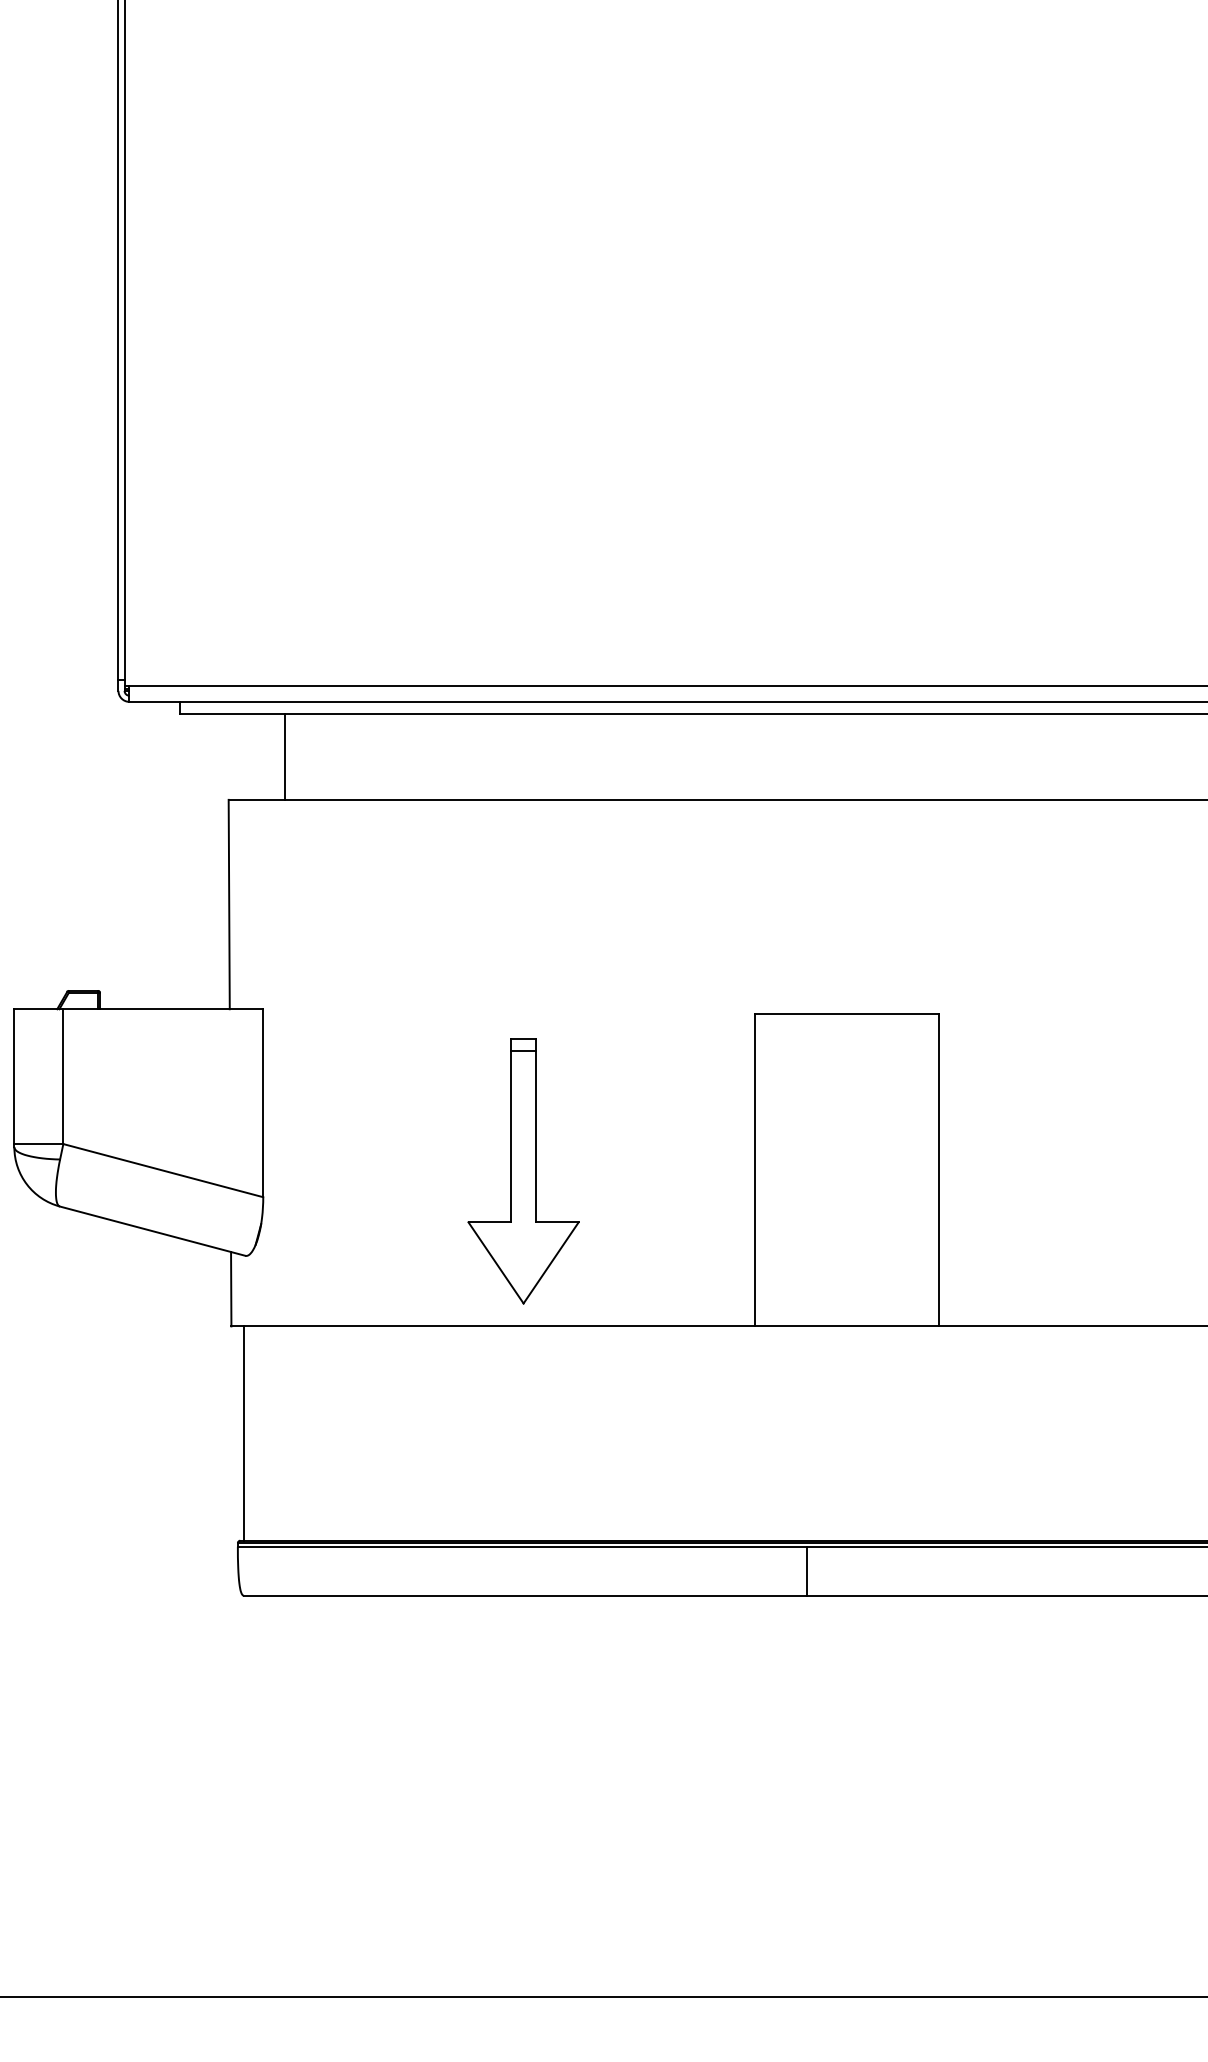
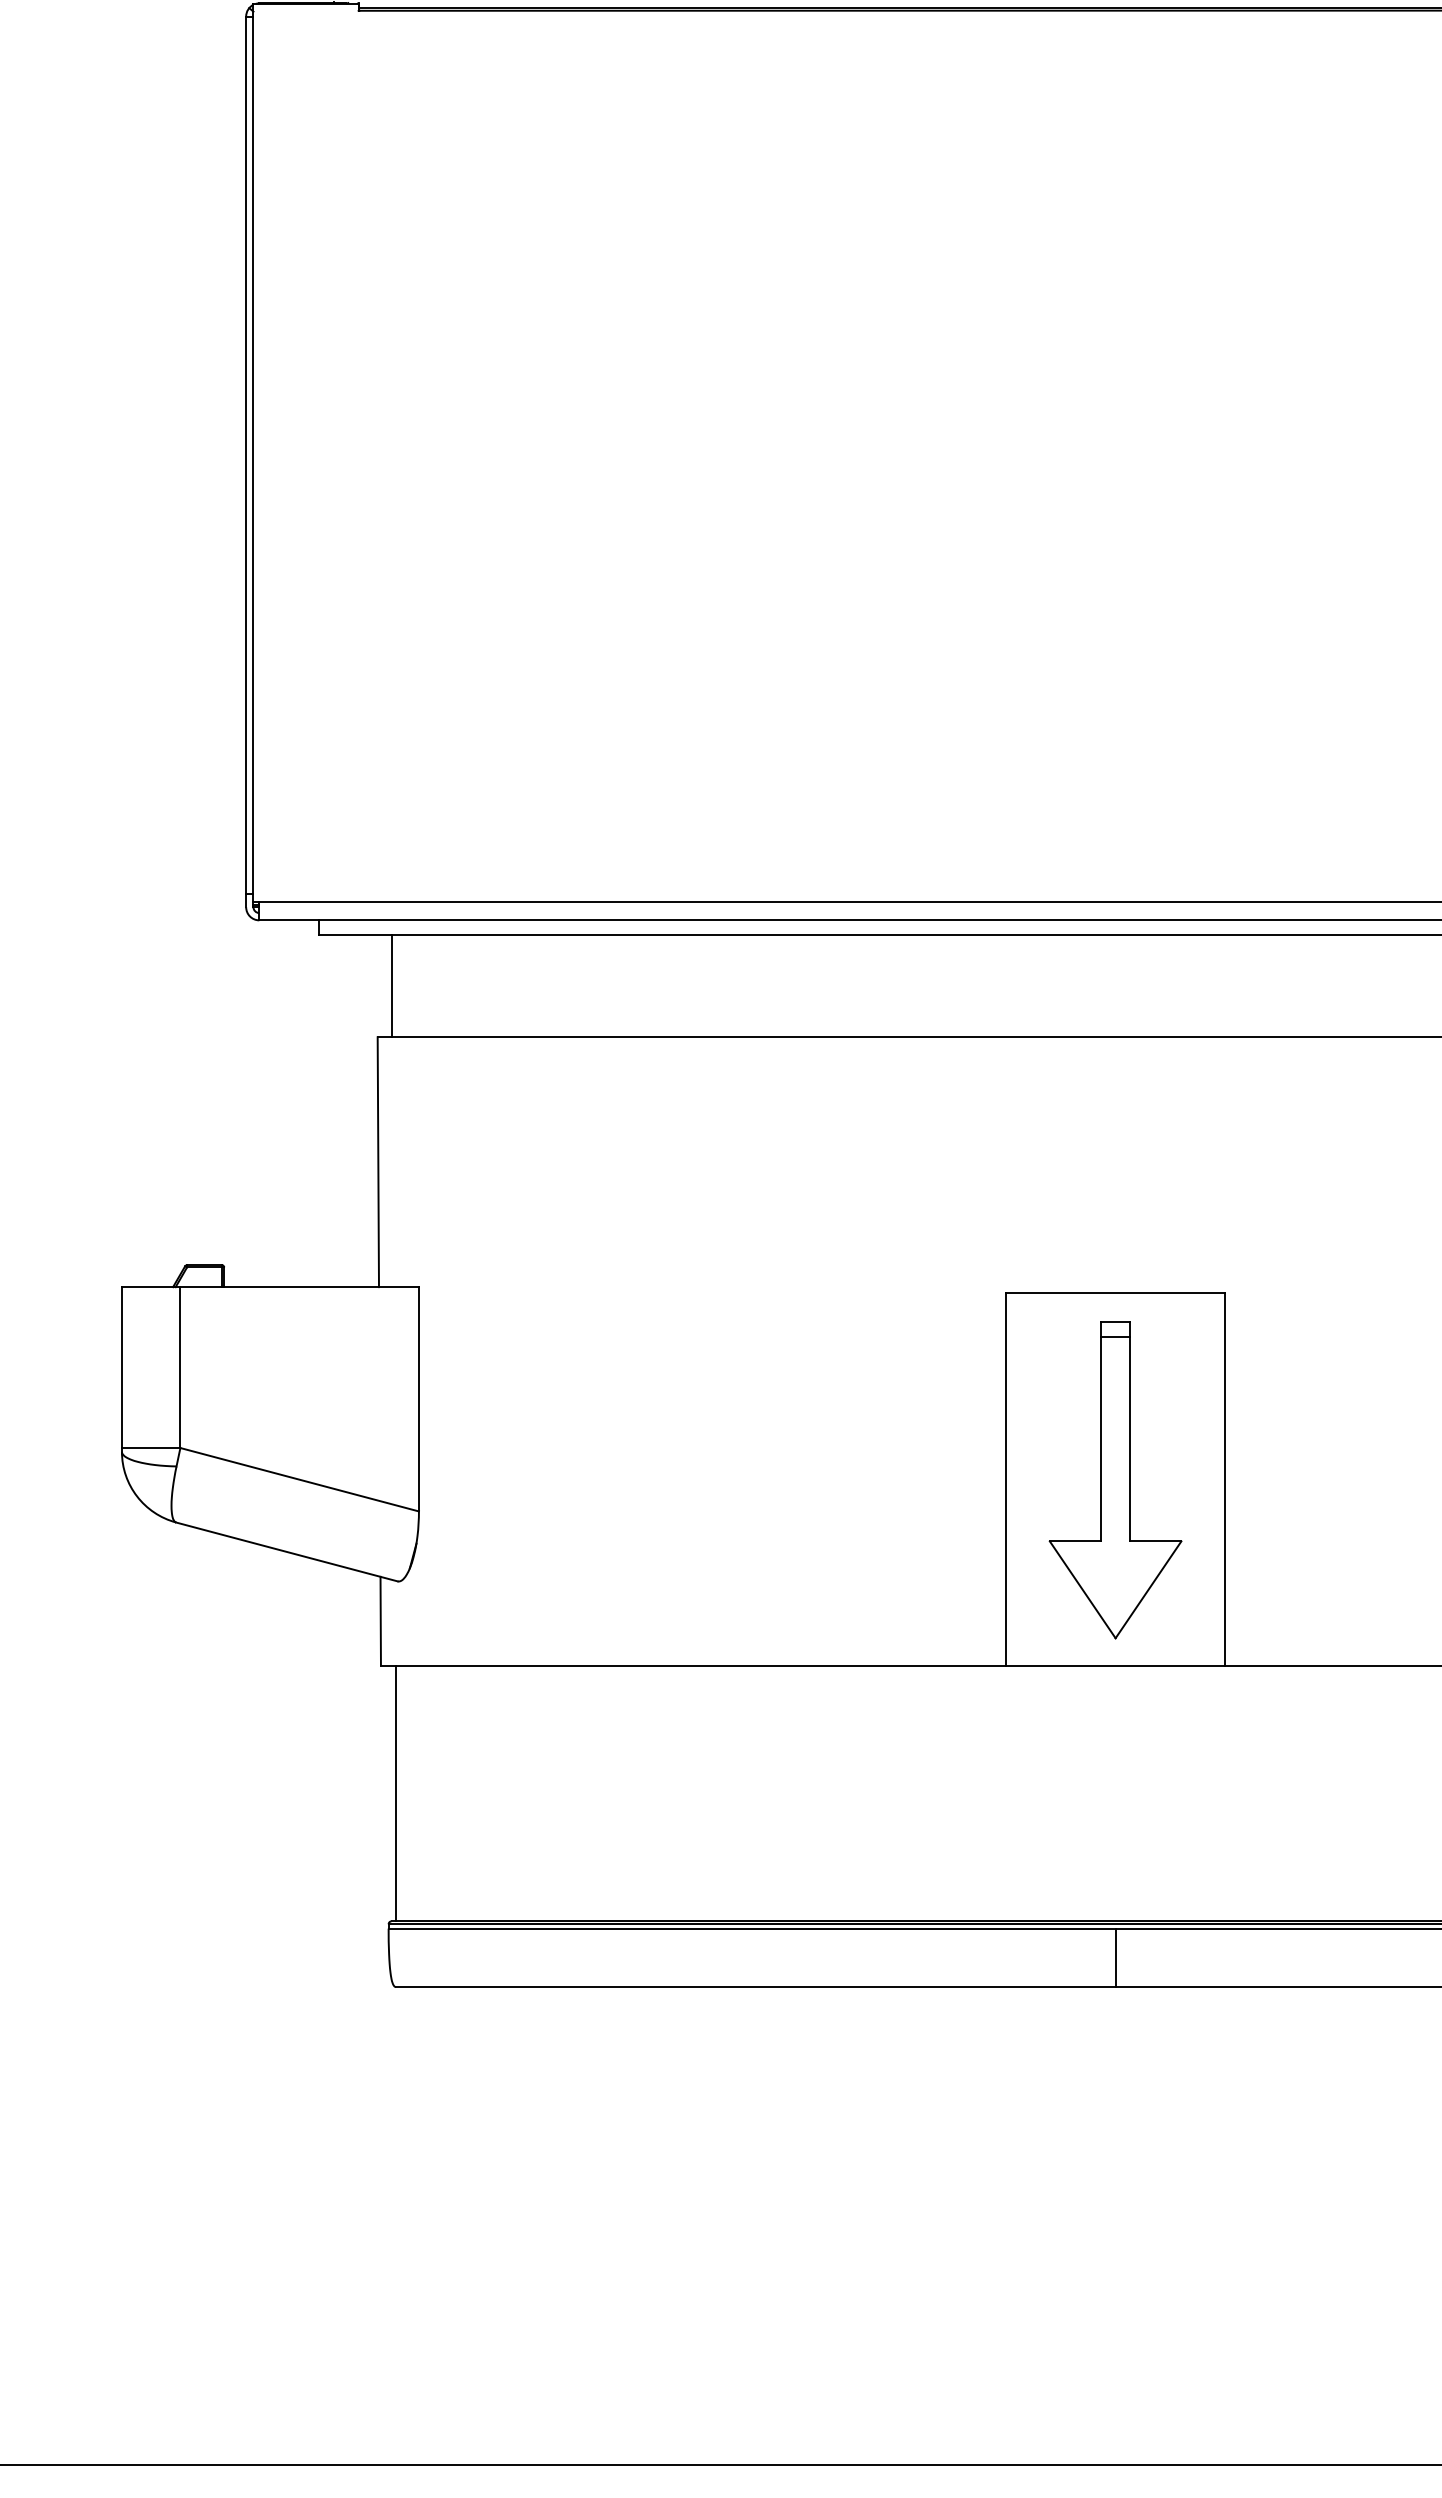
line: (284, 756) -> (392, 985), moved
part: (523, 1171) -> (1115, 1480), moved
line: (806, 1571) -> (1115, 1957), moved

